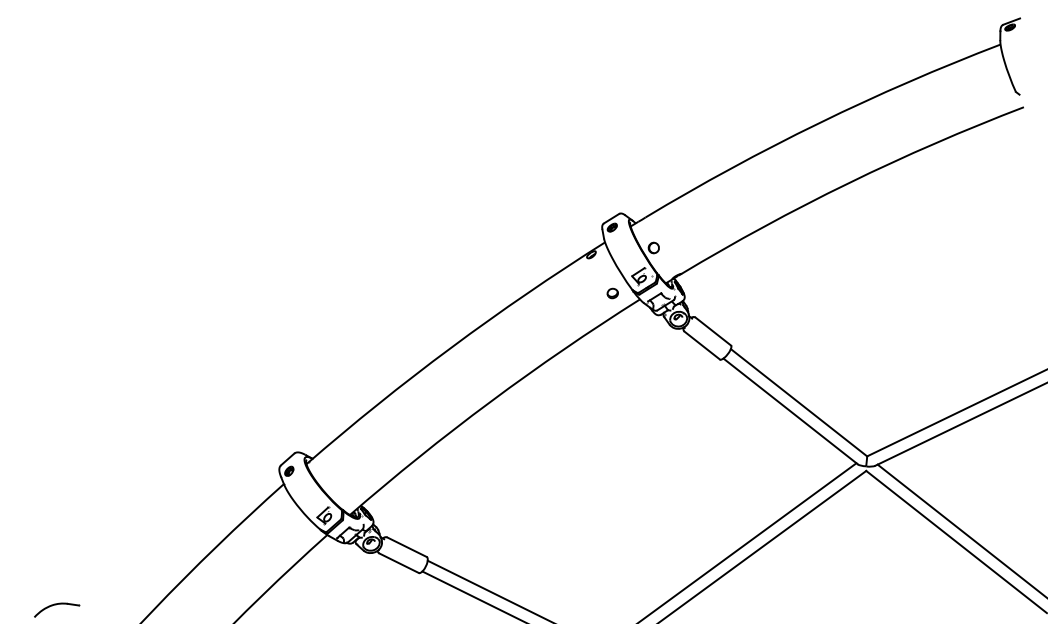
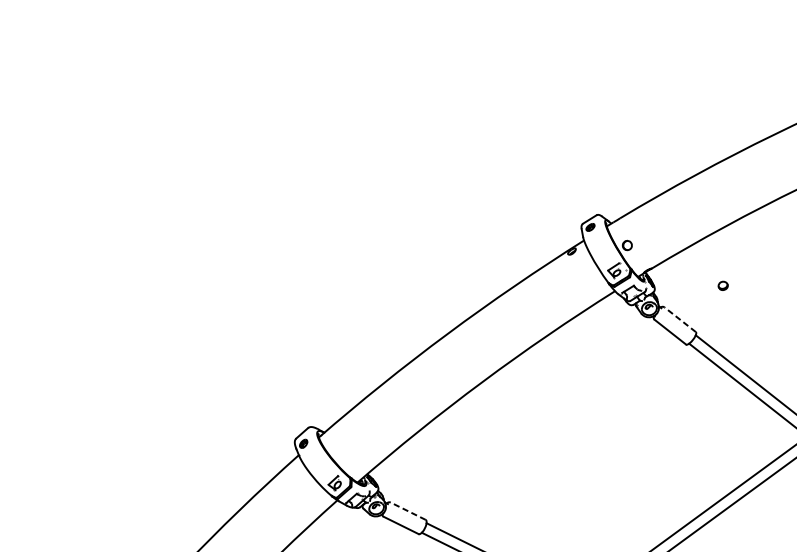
part: (612, 293) -> (722, 285), moved
line: (713, 331) -> (680, 319), solid -> dashed
line: (407, 547) -> (408, 511), solid -> dashed

